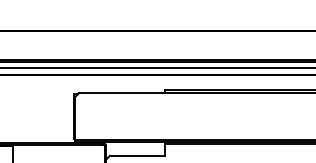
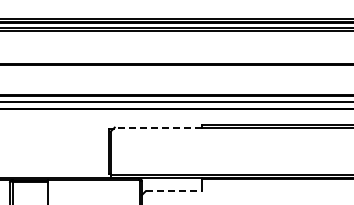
line: (122, 92) -> (158, 127), solid -> dashed
line: (138, 156) -> (174, 191), solid -> dashed

